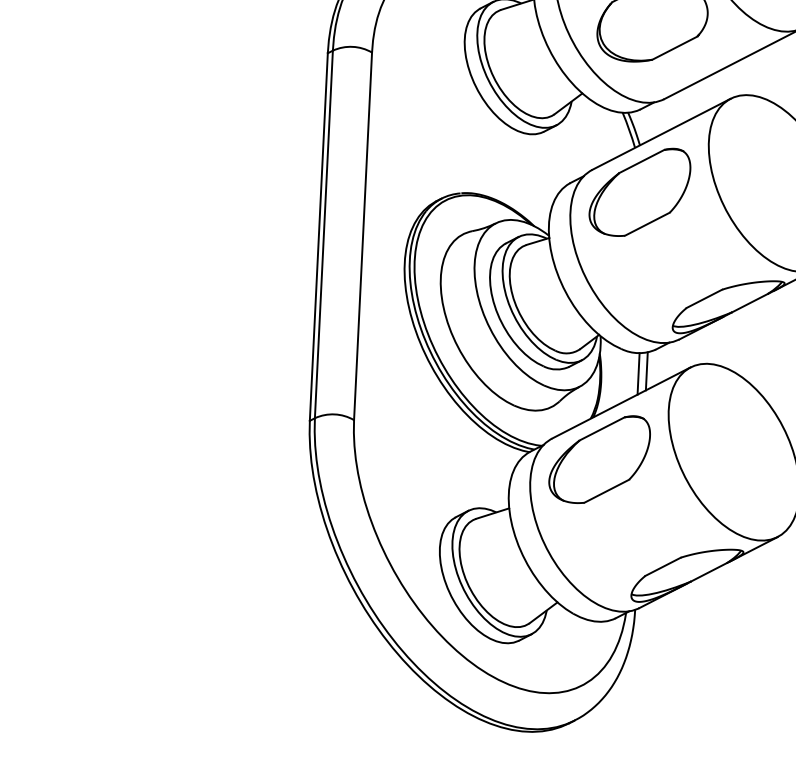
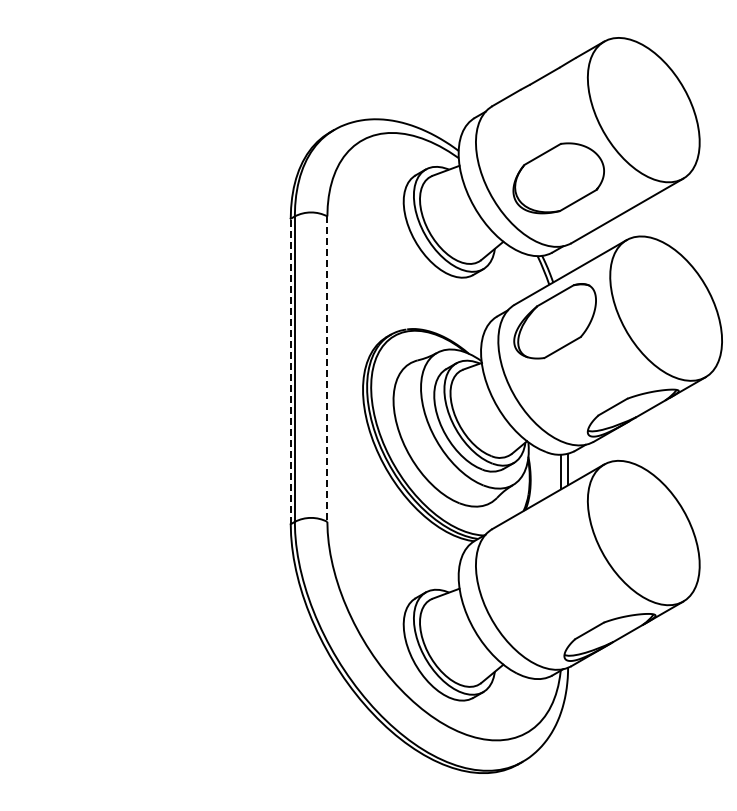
line: (363, 236) -> (327, 369), solid -> dashed
line: (318, 237) -> (290, 371), solid -> dashed
part: (599, 459) -> (532, 544), removed

